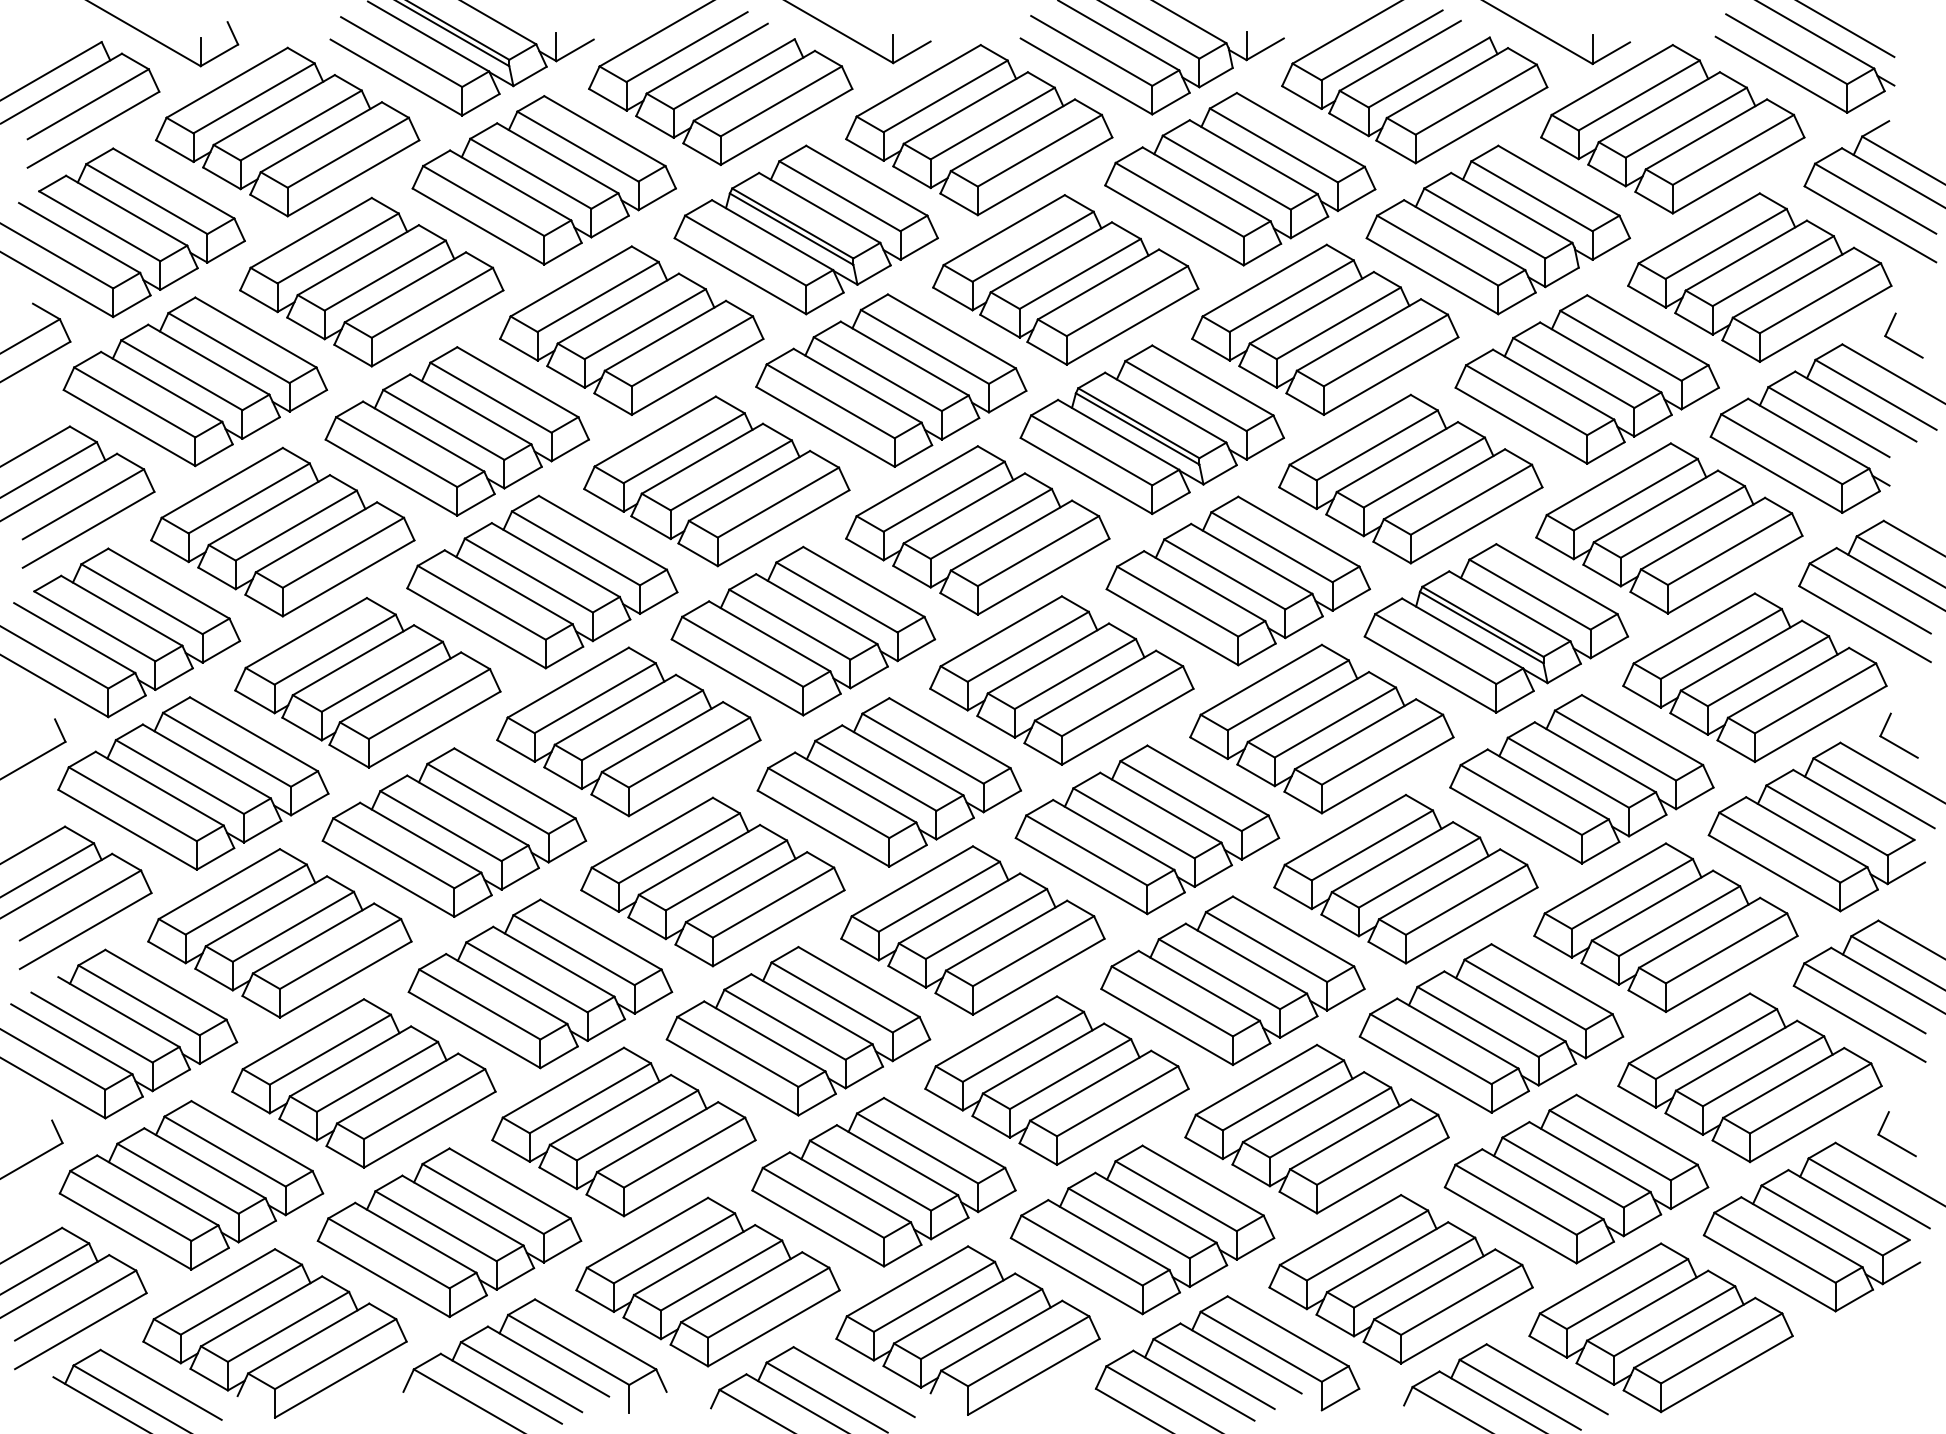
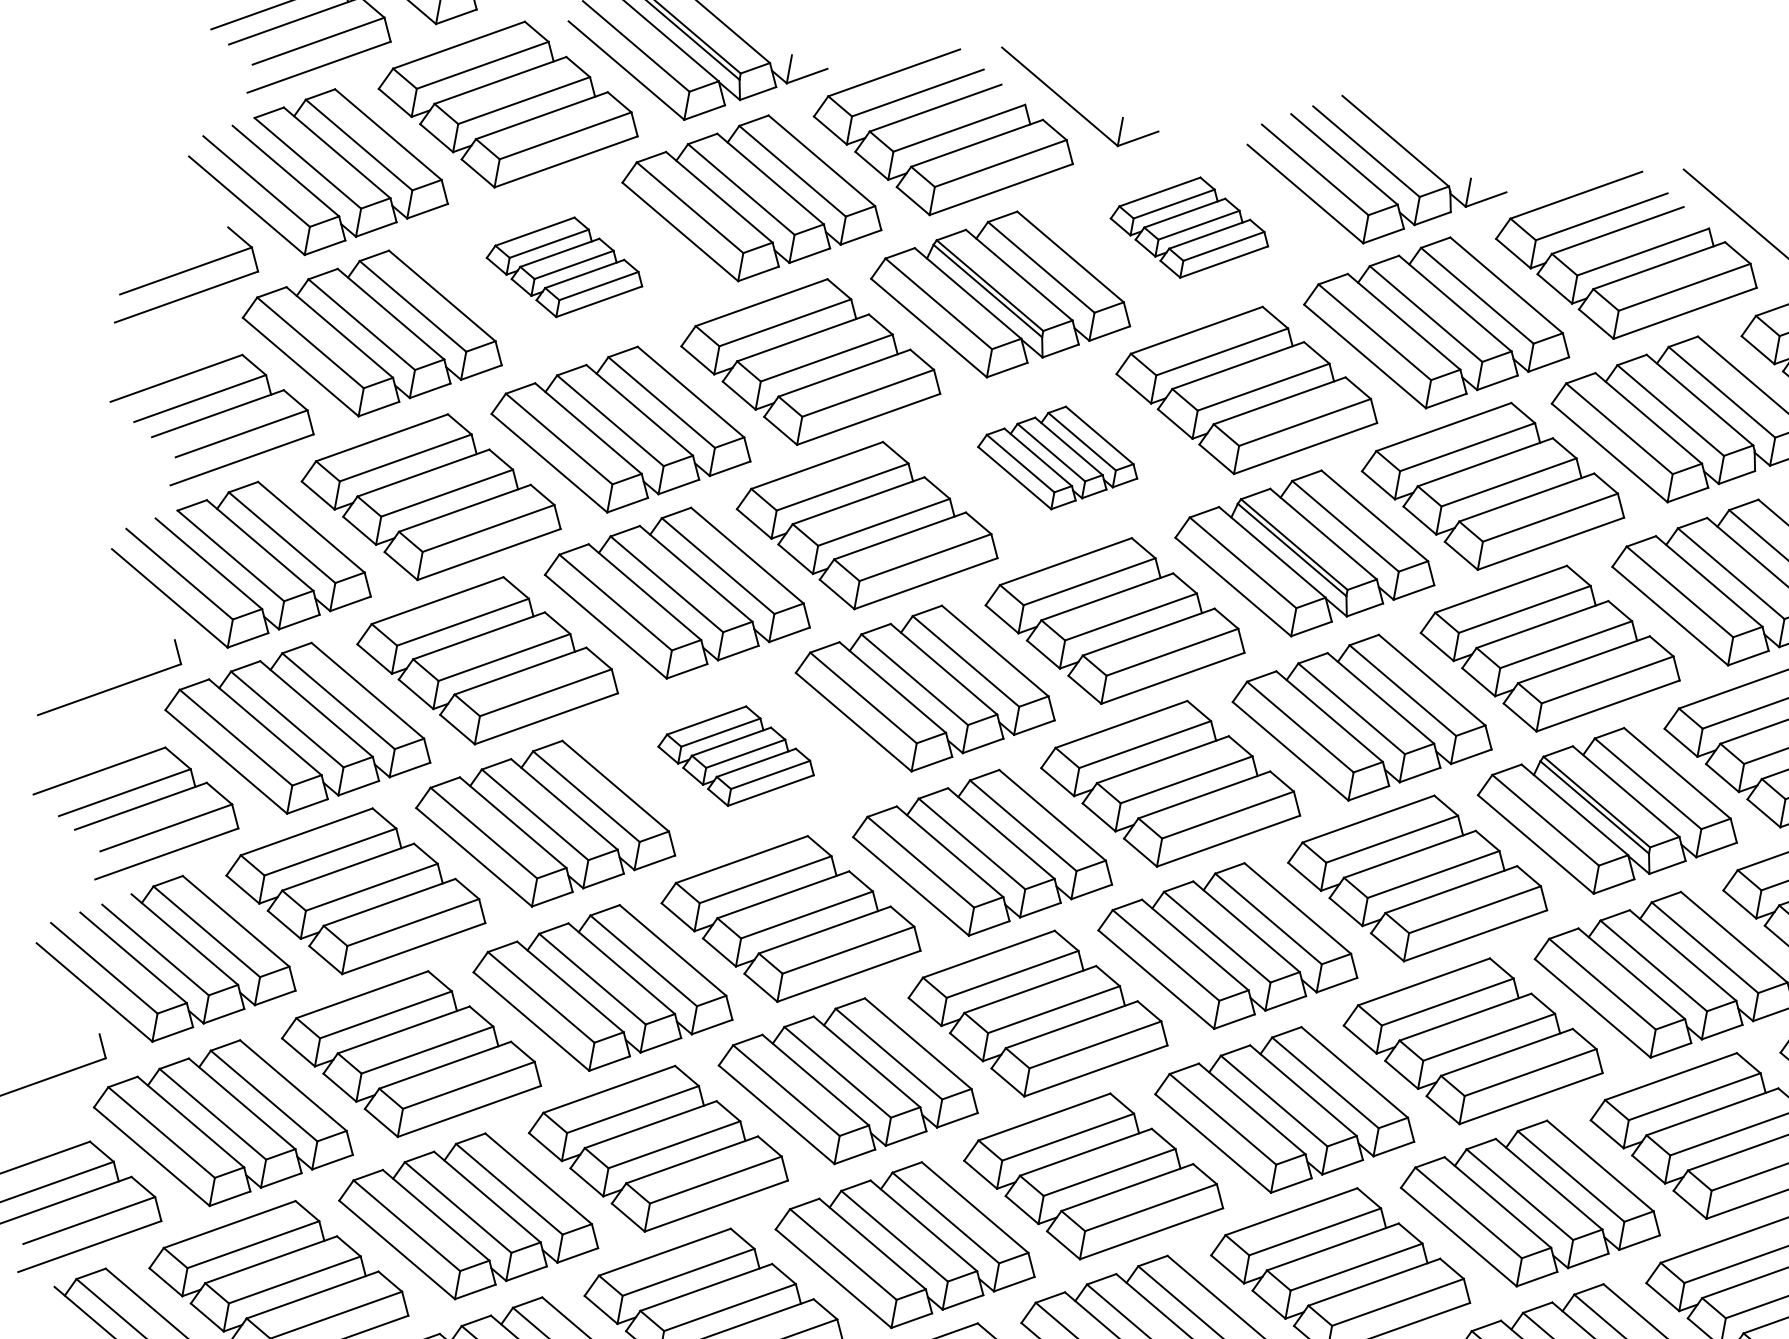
part: (979, 130) -> (1190, 227), size x0.6
part: (371, 281) -> (565, 266), size x0.6
part: (891, 380) -> (1058, 457), size x0.6
part: (628, 731) -> (736, 755), size x0.6

